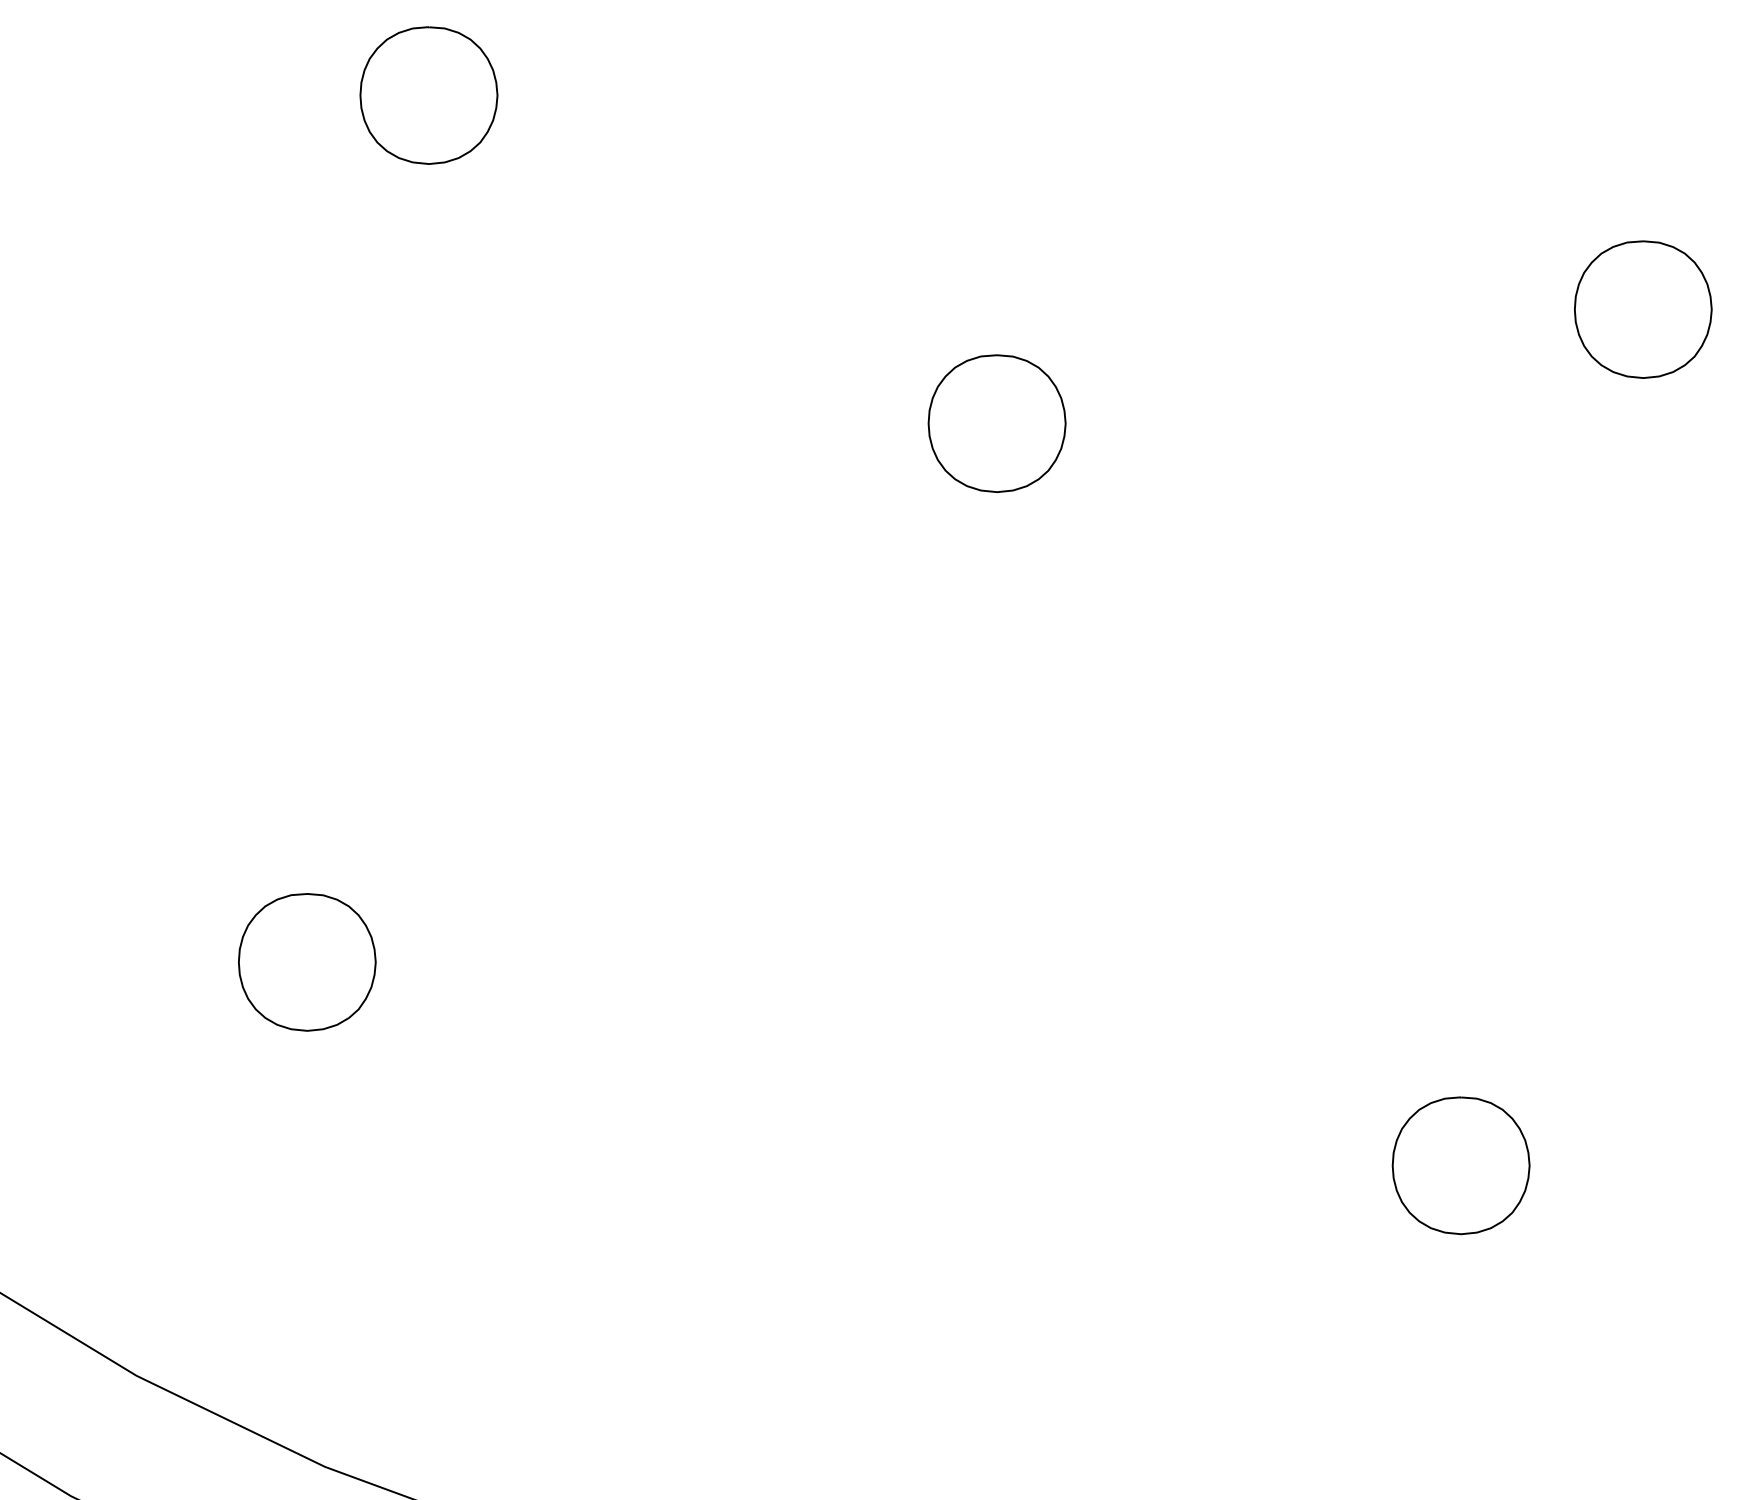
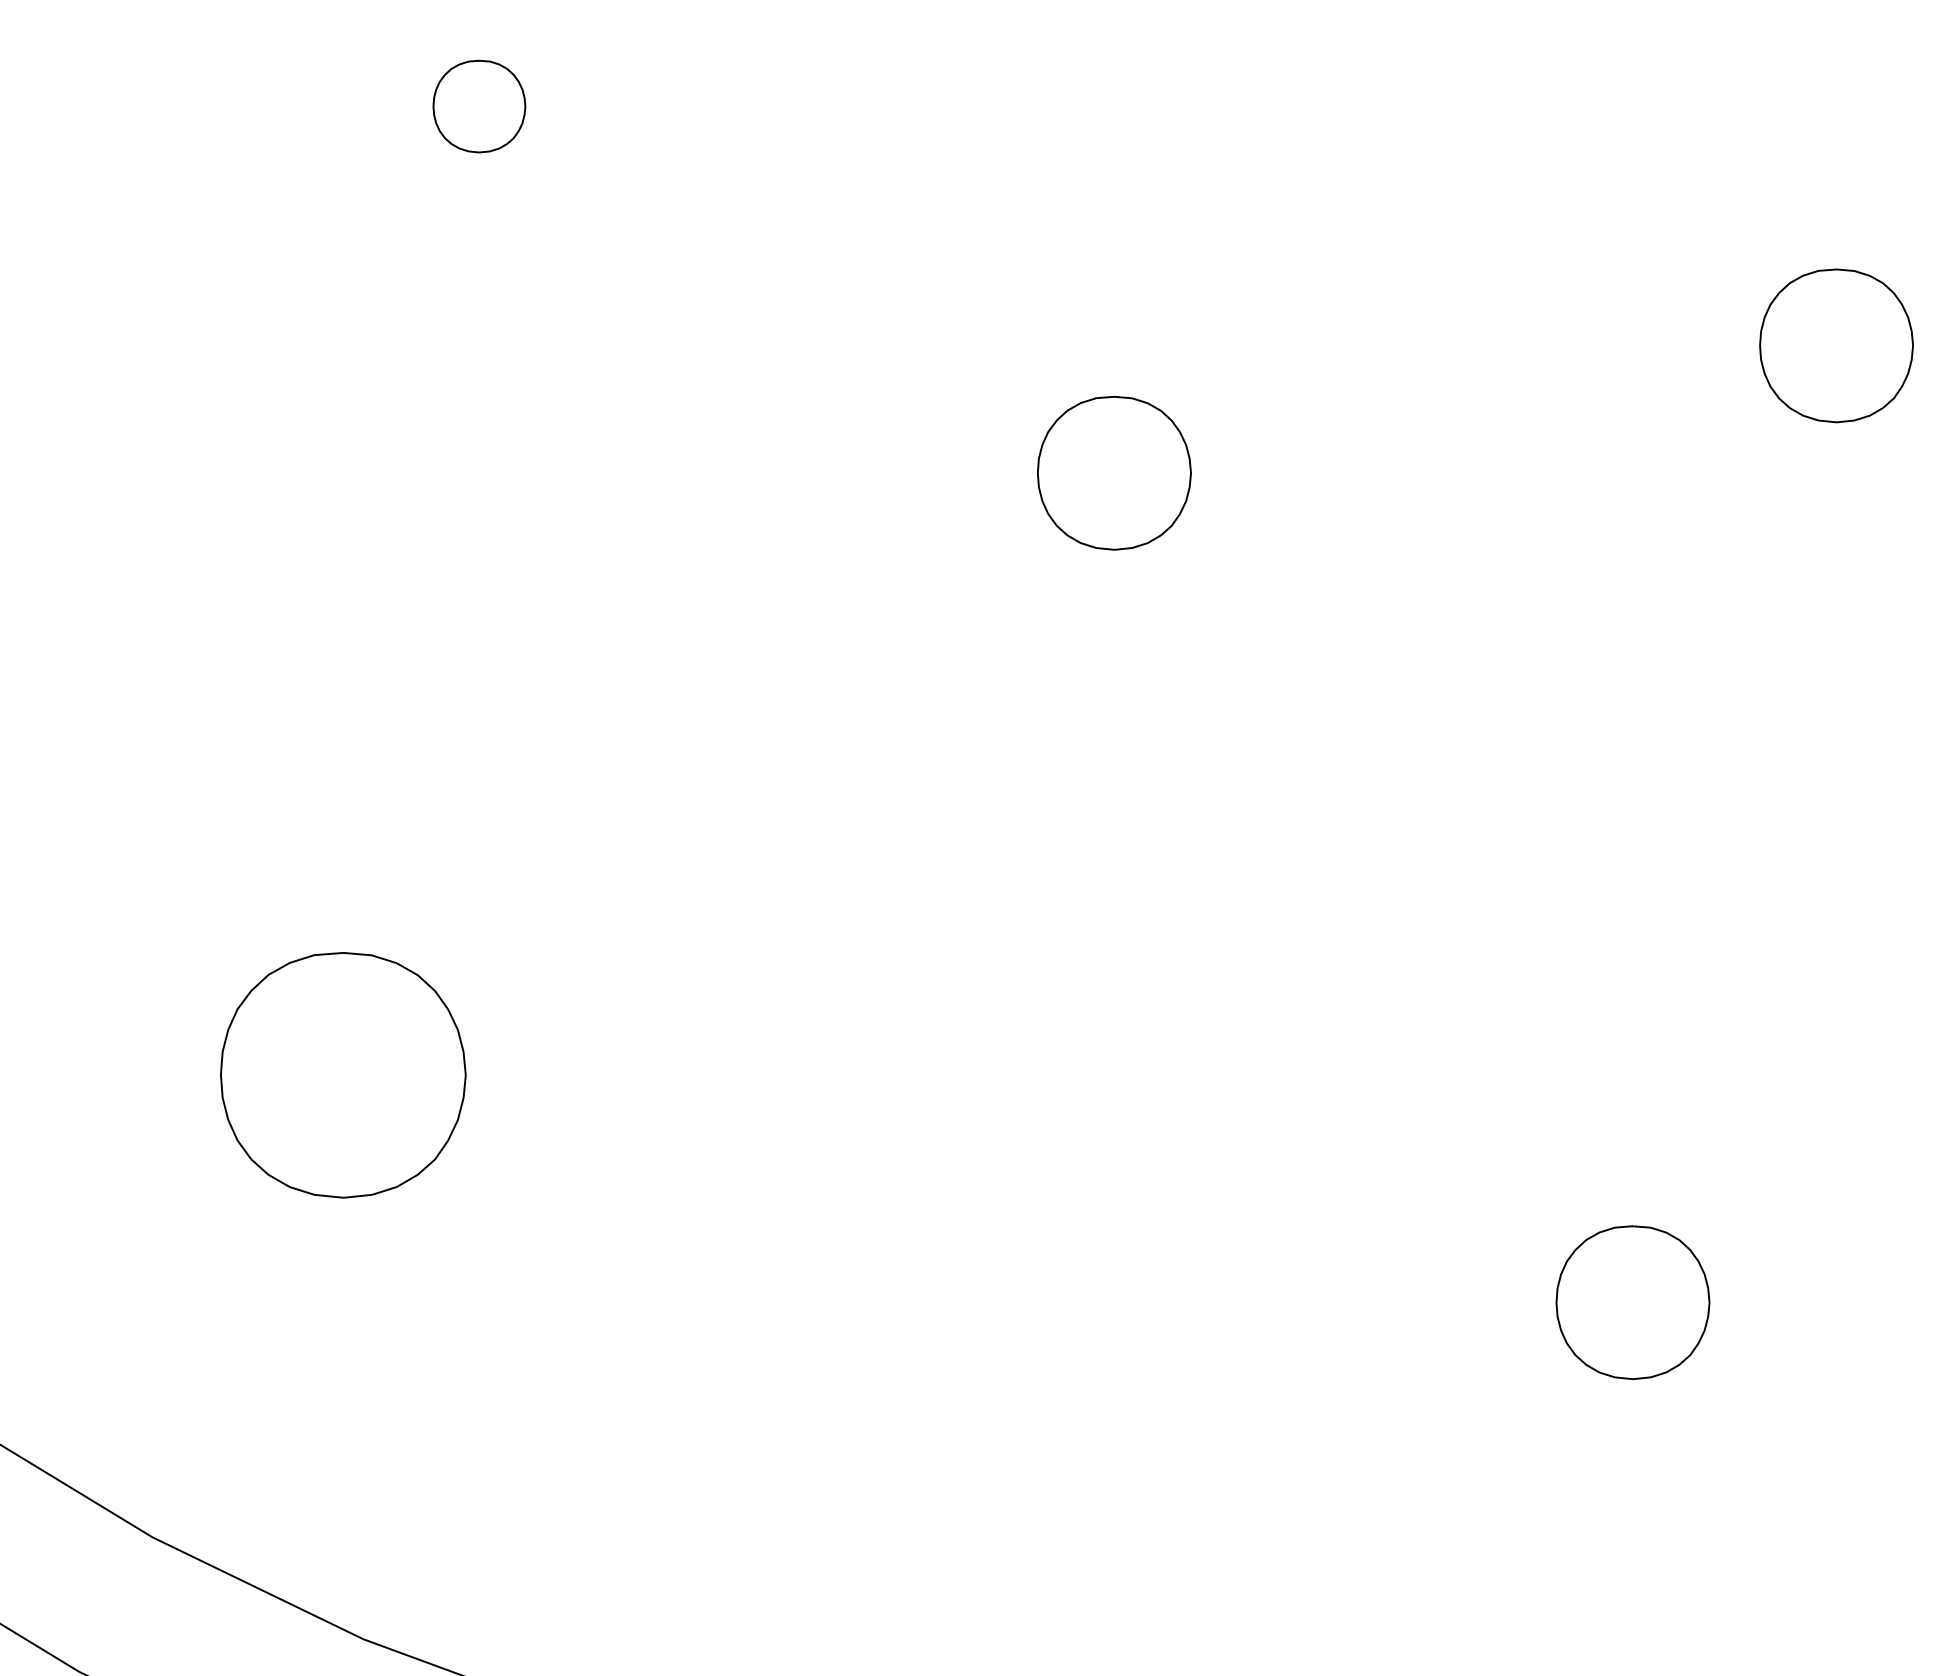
part: (428, 95) -> (478, 106), size x0.6
part: (307, 962) -> (343, 1075), size x1.6

